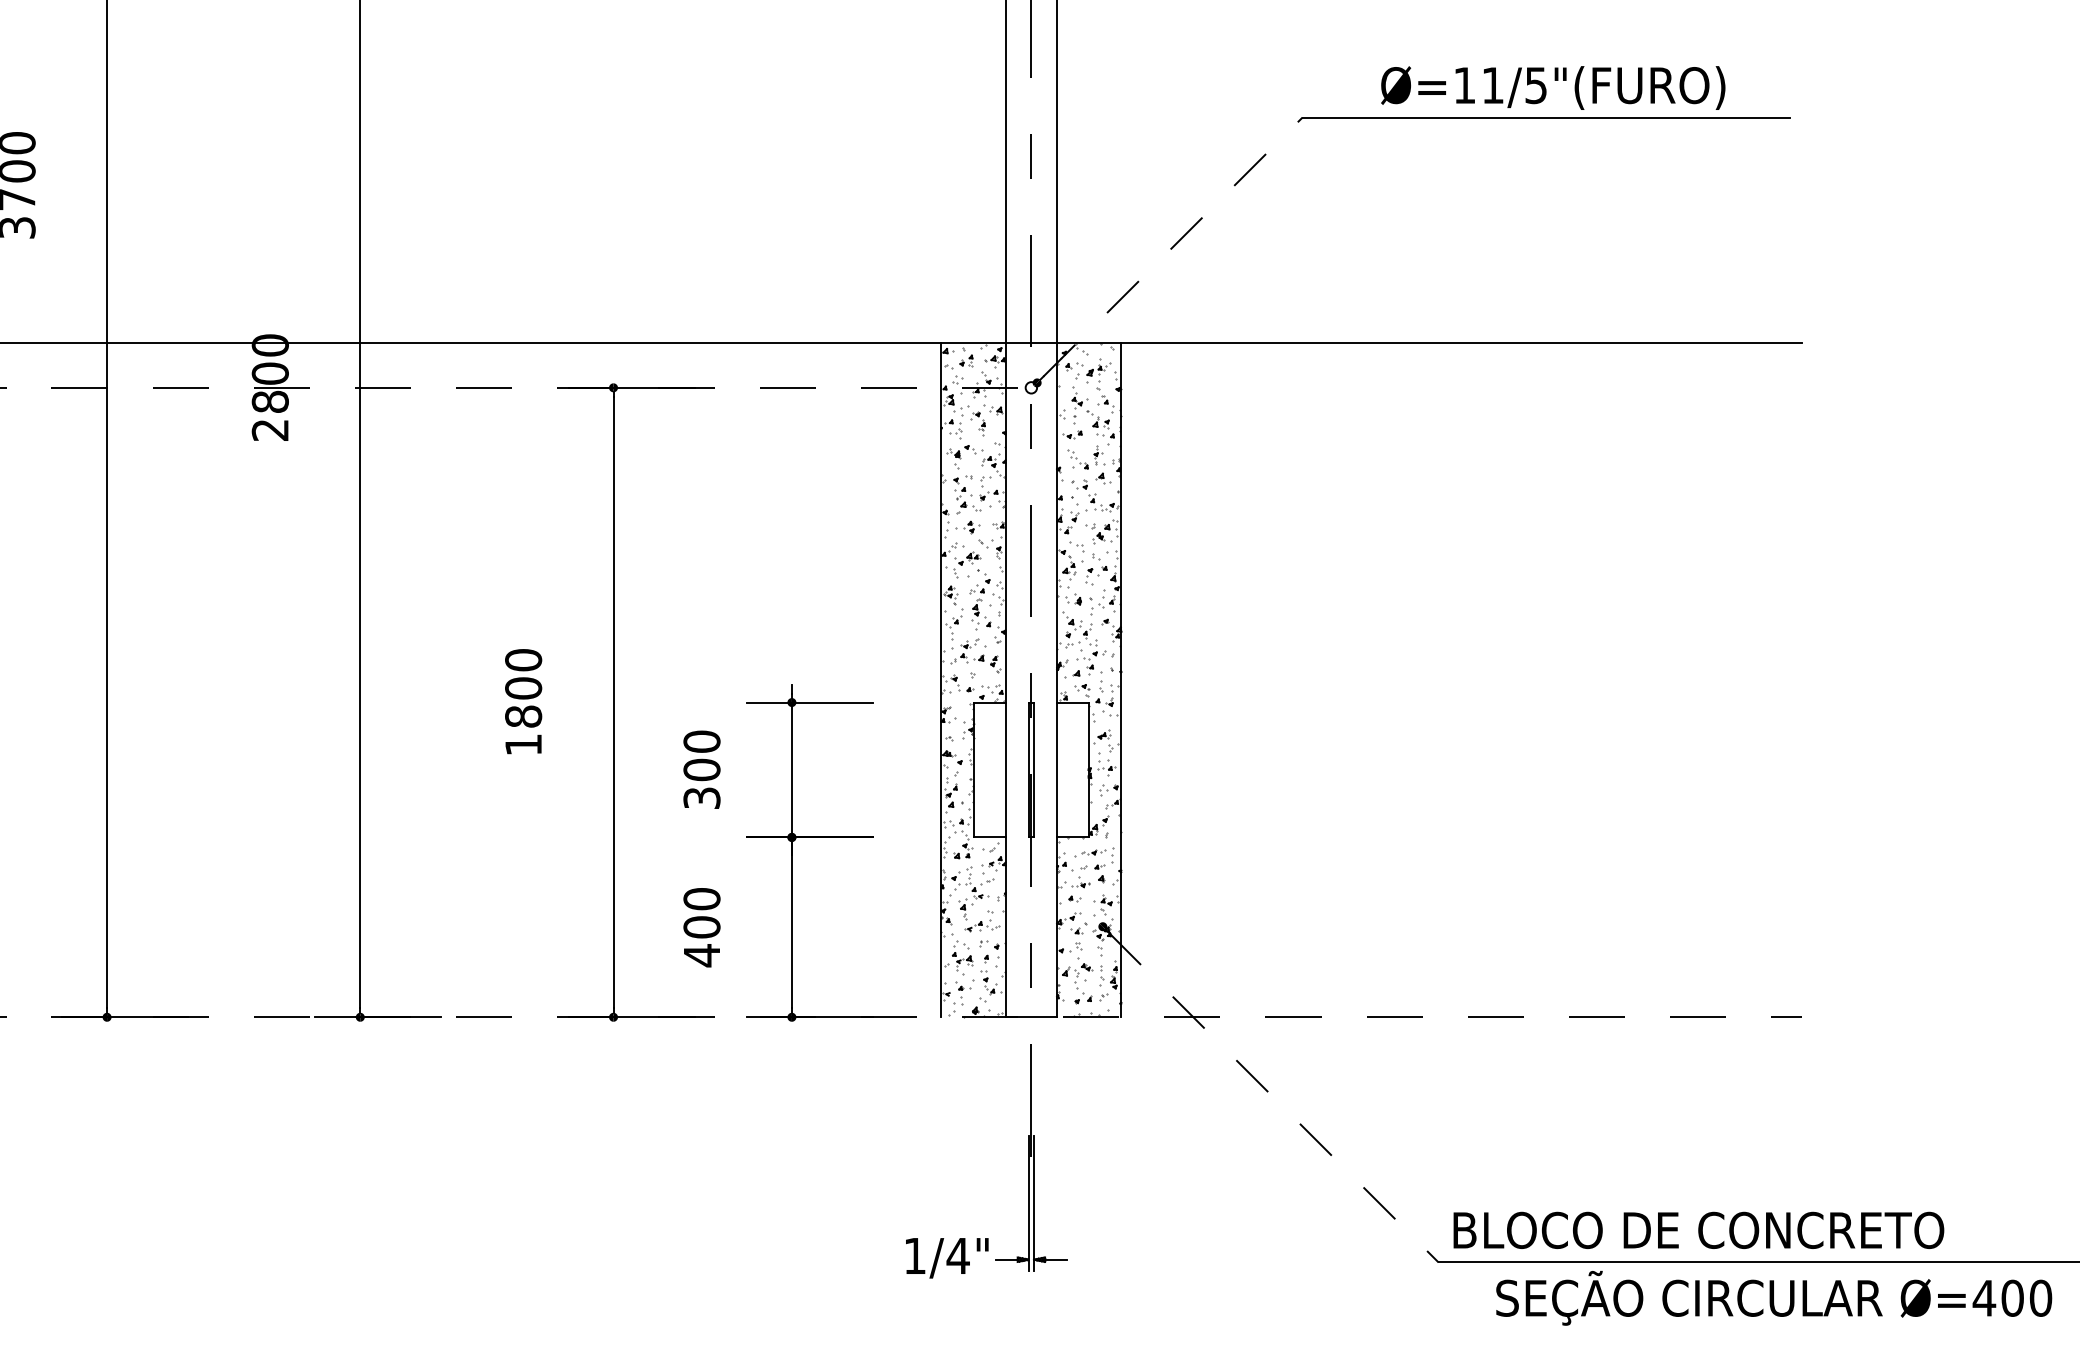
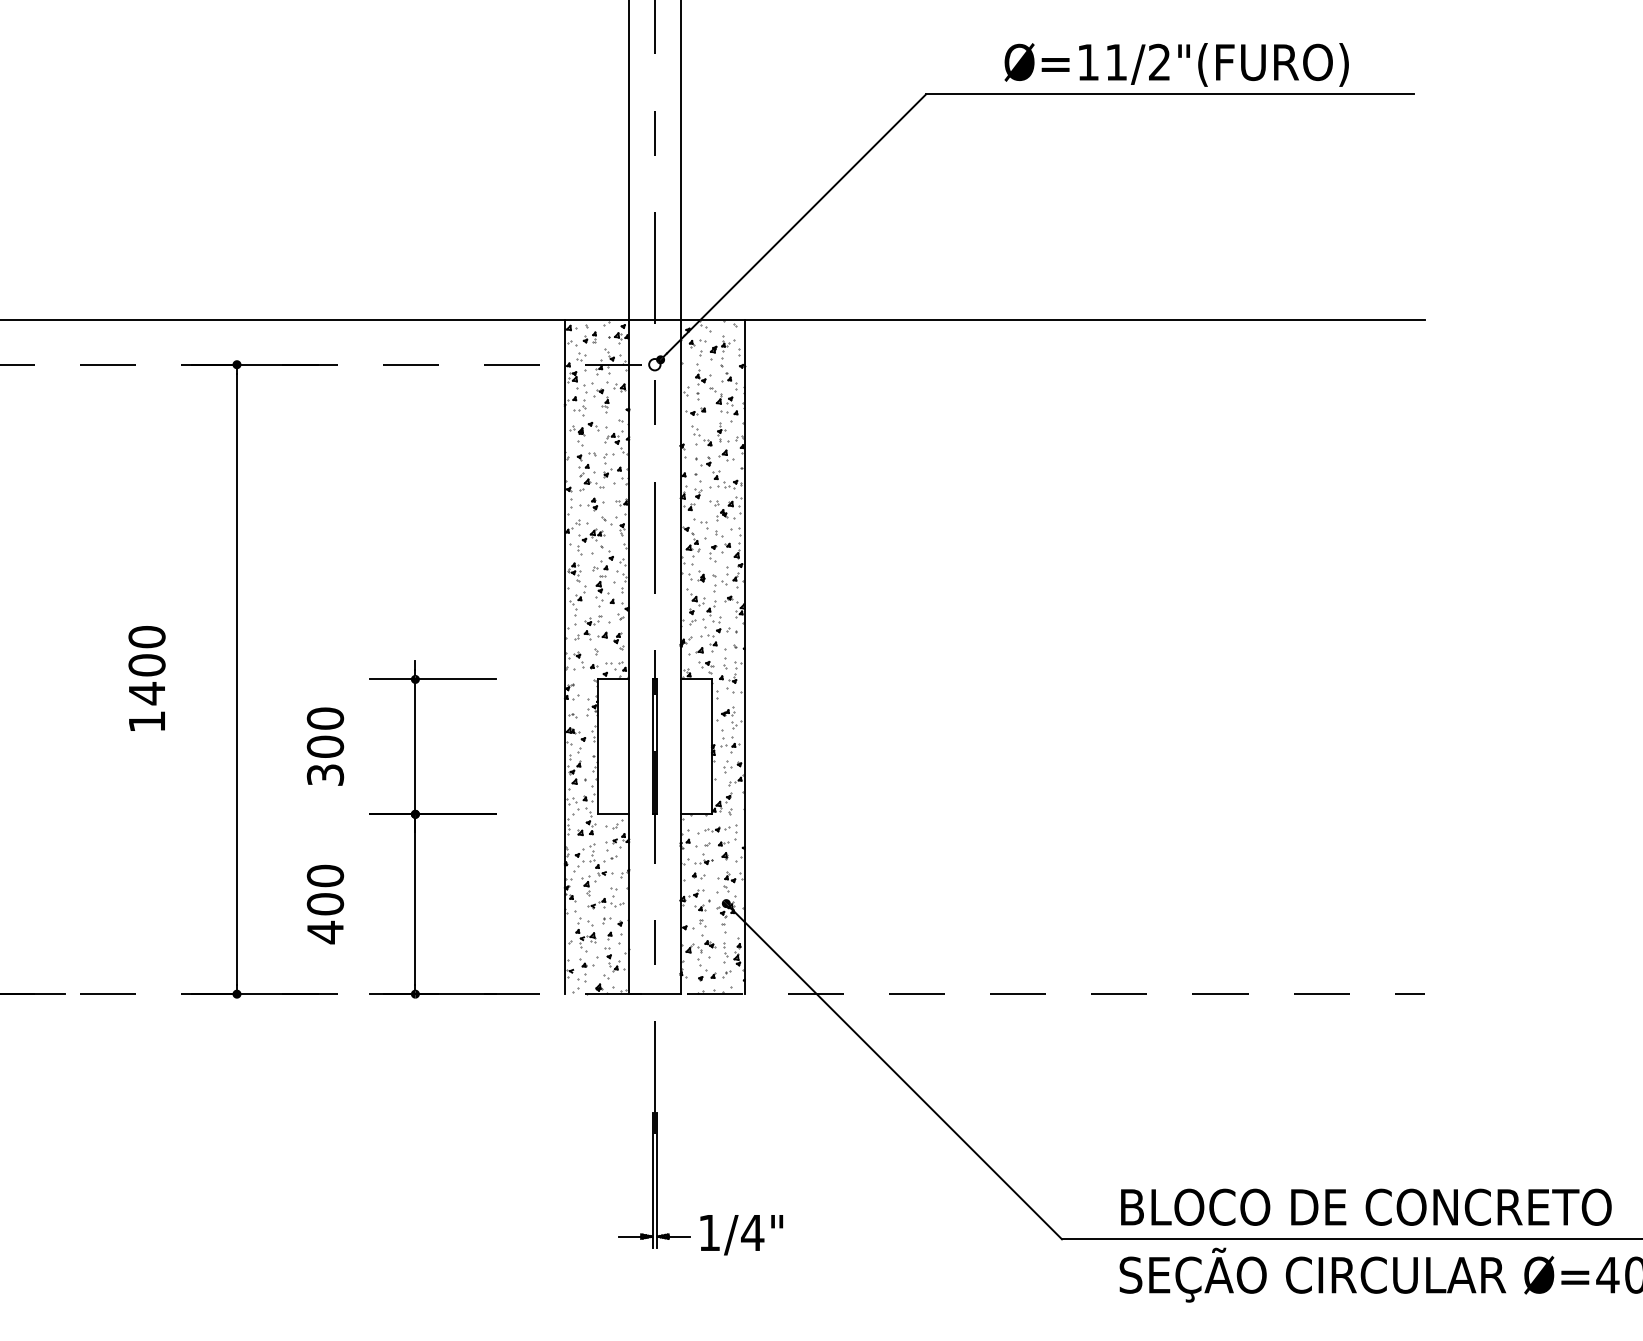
text: (1535, 85) -> (1158, 62), Ø=11/5"(FURO) -> Ø=11/2"(FURO)
line: (1173, 246) -> (796, 223), dashed -> solid
text: (523, 716) -> (146, 693), 1800 -> 1400
line: (1273, 1097) -> (896, 1074), dashed -> solid
text: (1698, 1229) -> (1365, 1206), moved
text: (947, 1258) -> (741, 1235), moved

